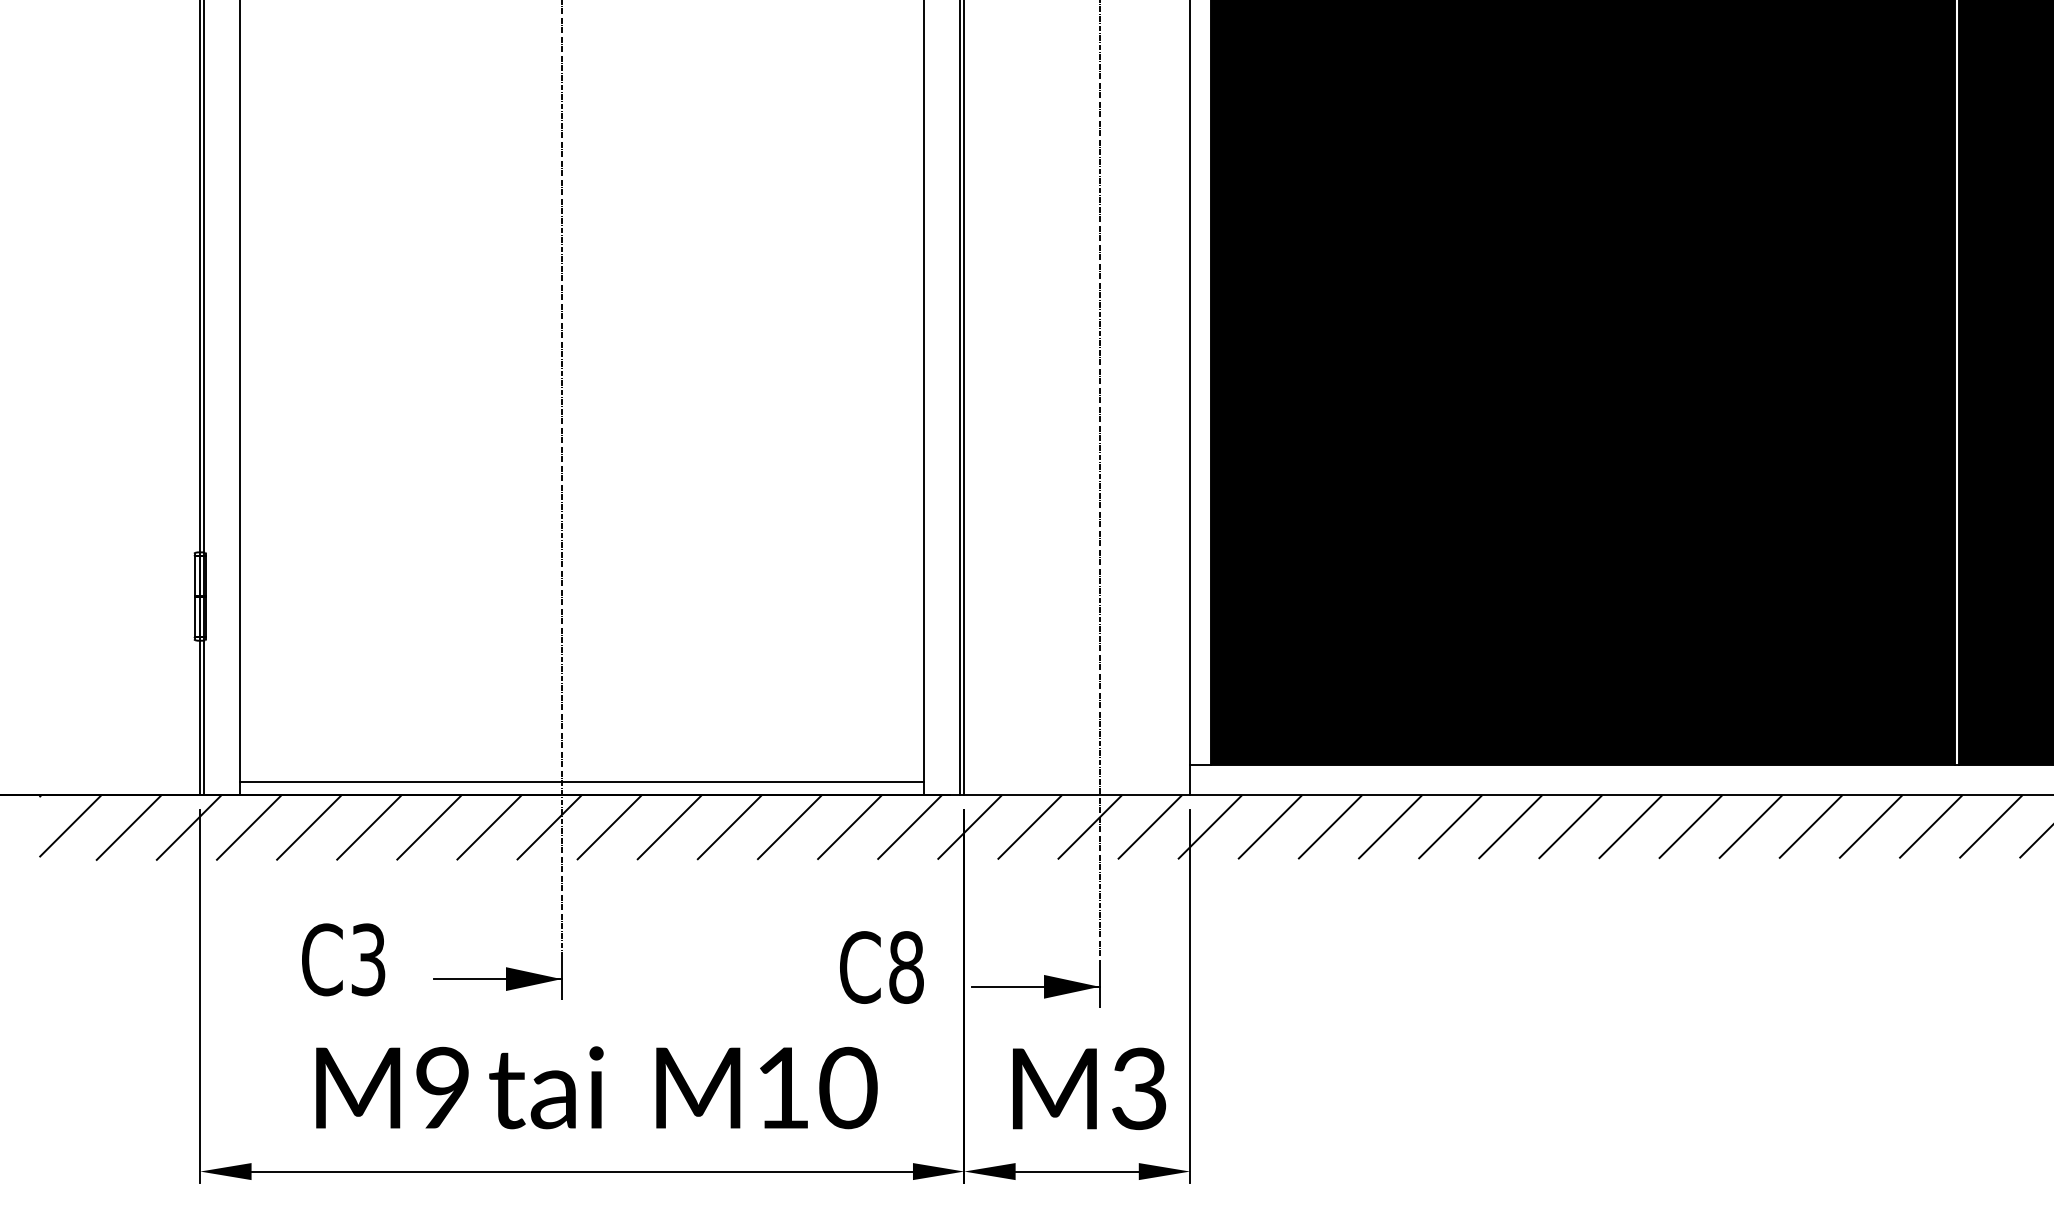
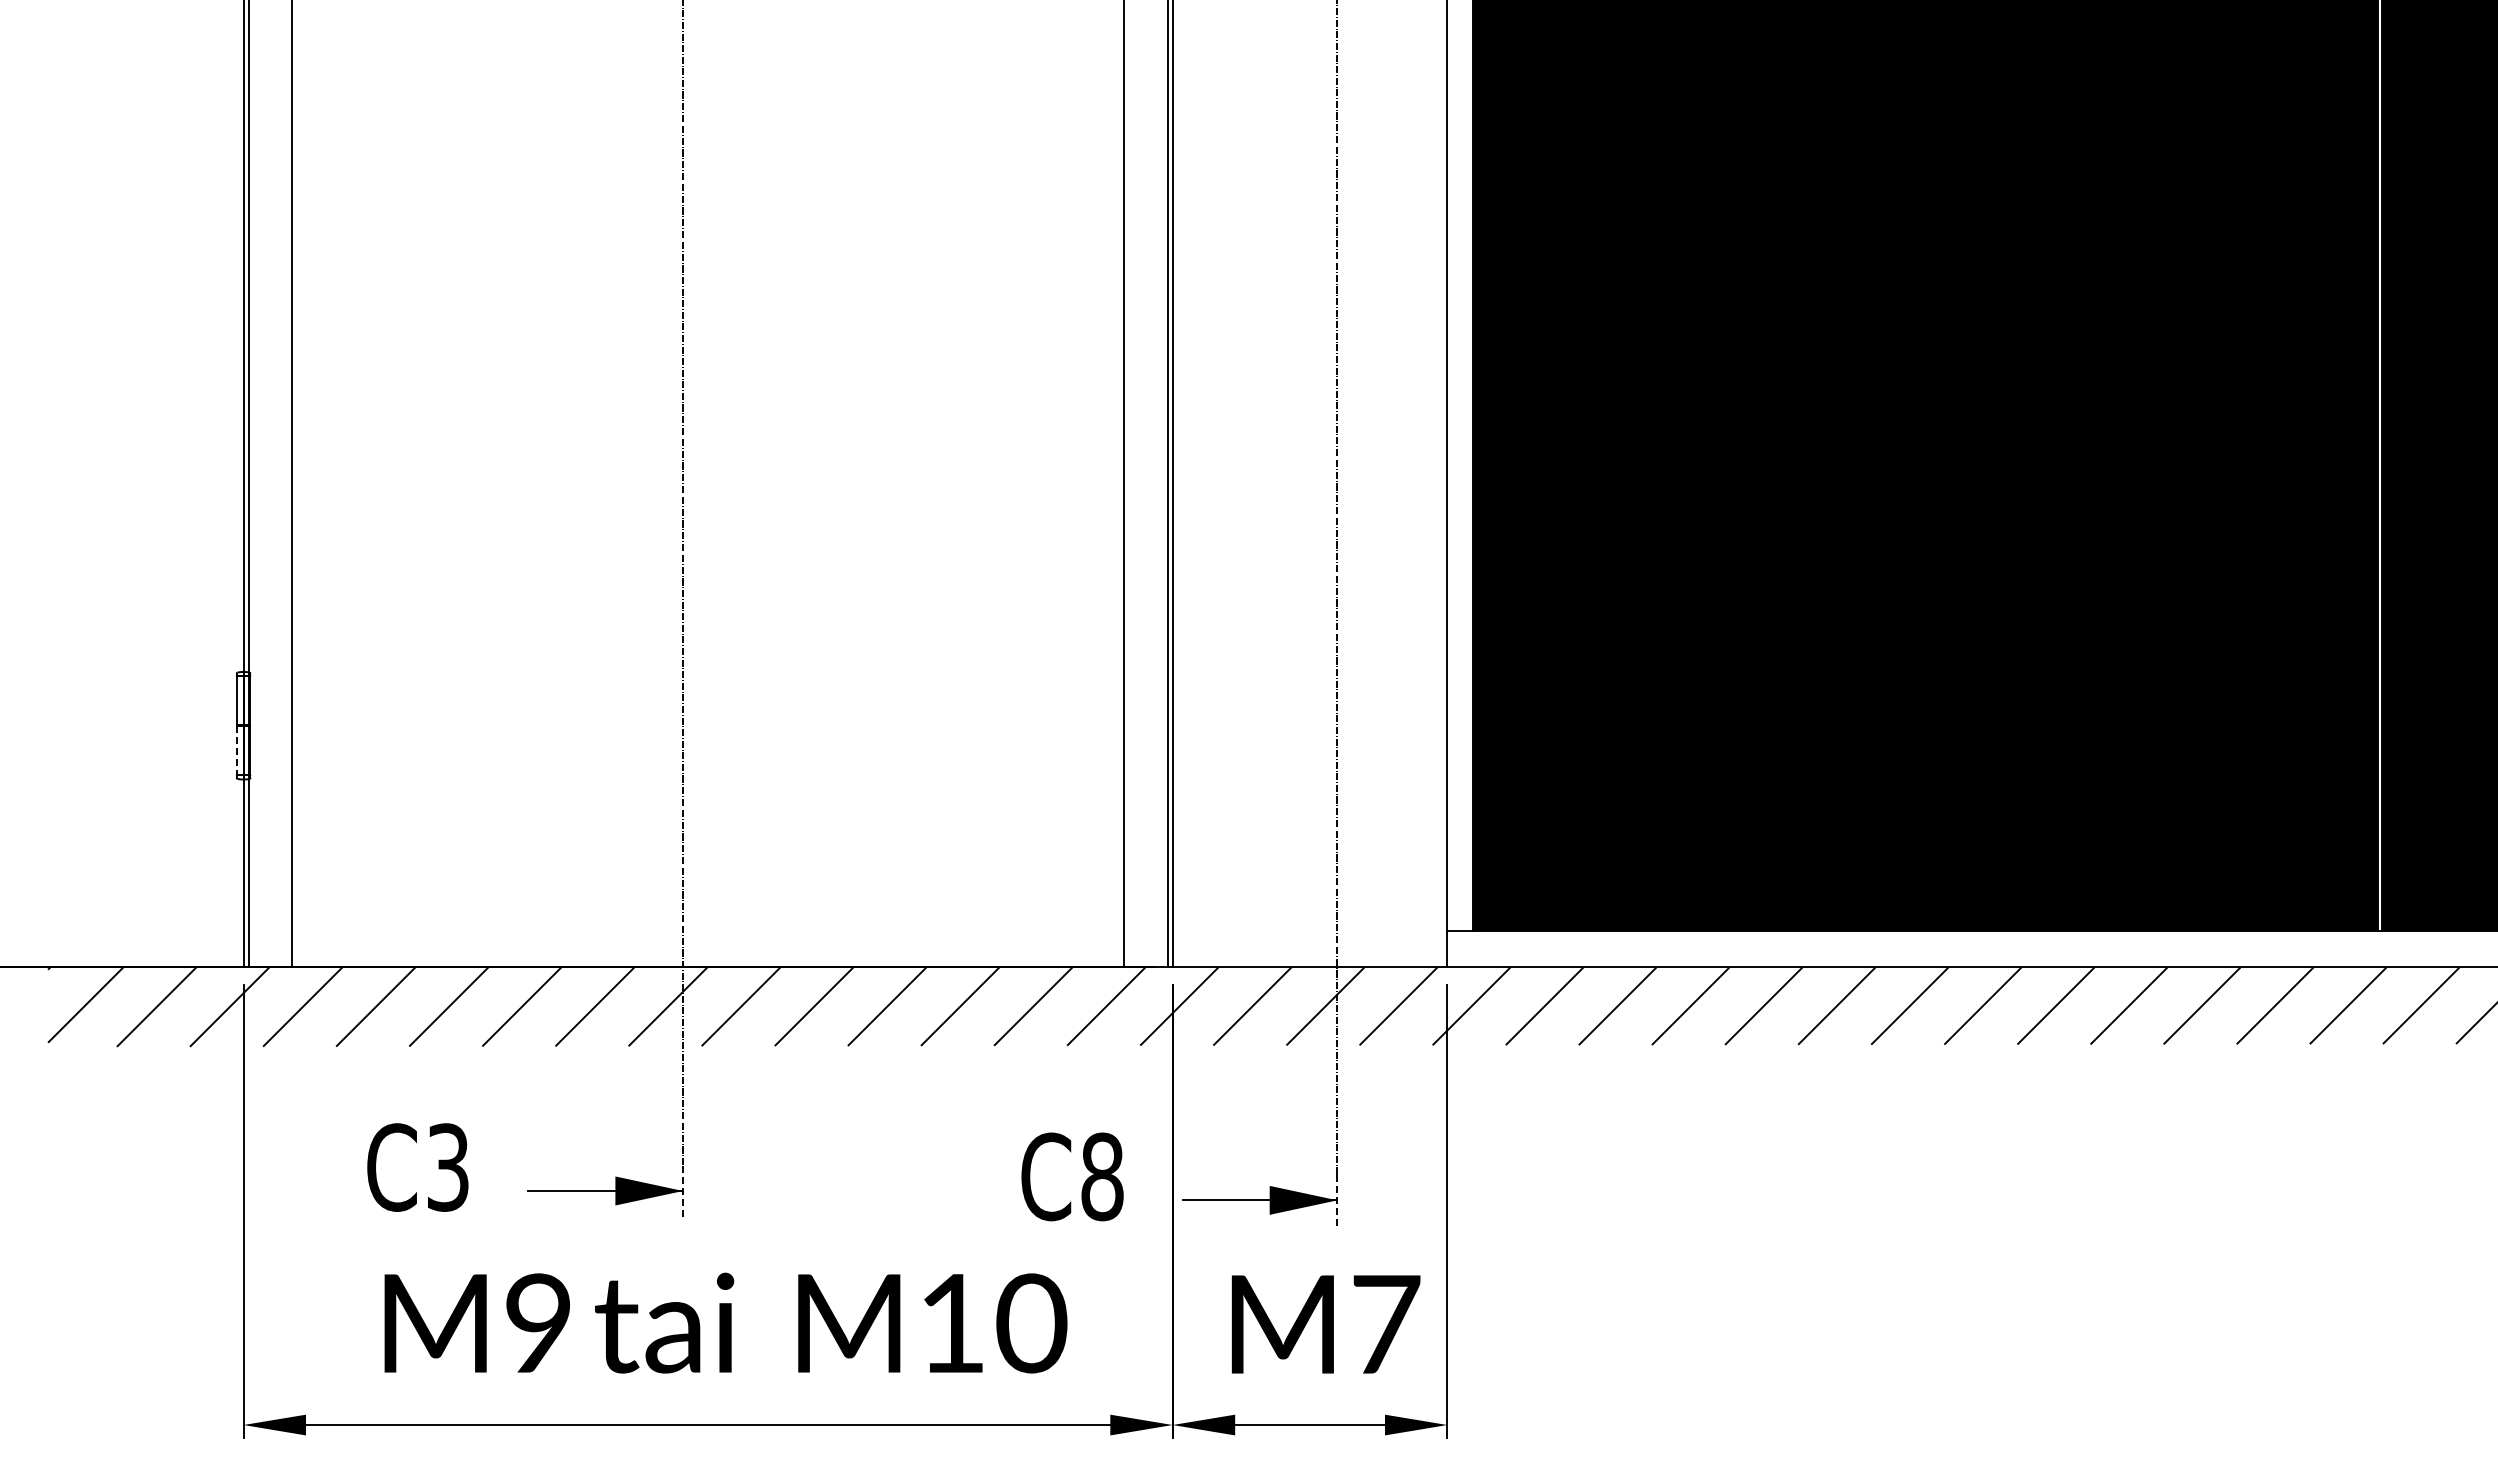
line: (194, 617) -> (236, 751), solid -> dashed
line: (582, 782) -> (708, 951), removed
line: (561, 978) -> (683, 1190), solid -> dashed
line: (1099, 986) -> (1337, 1200), solid -> dashed
text: (1140, 1088) -> (1386, 1324), M3 -> M7

